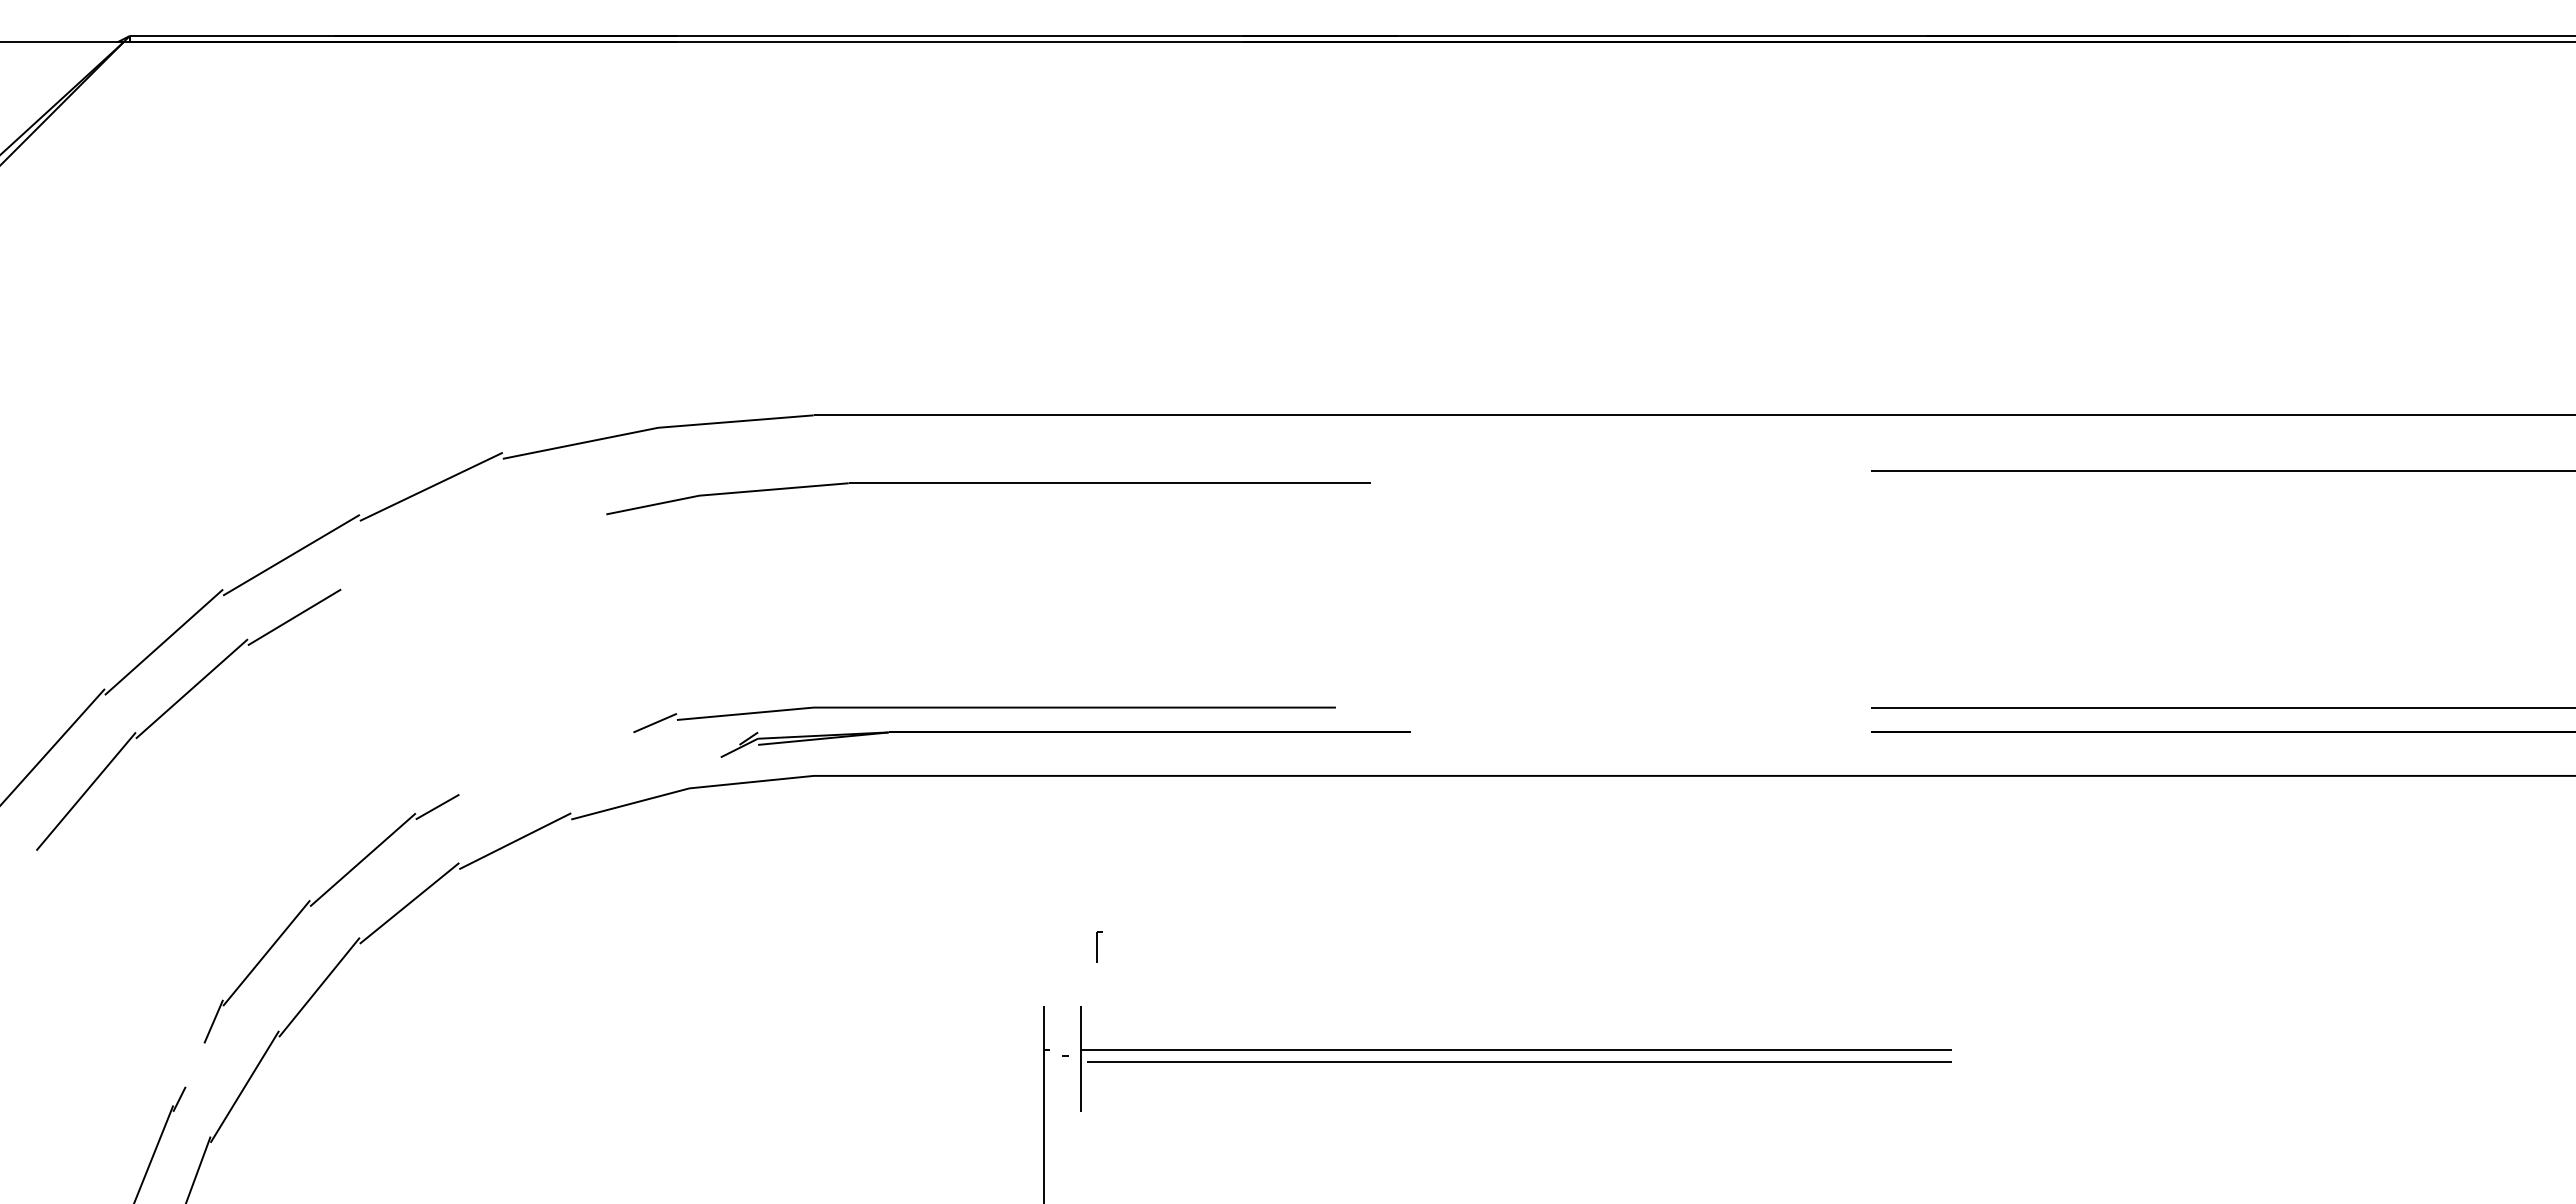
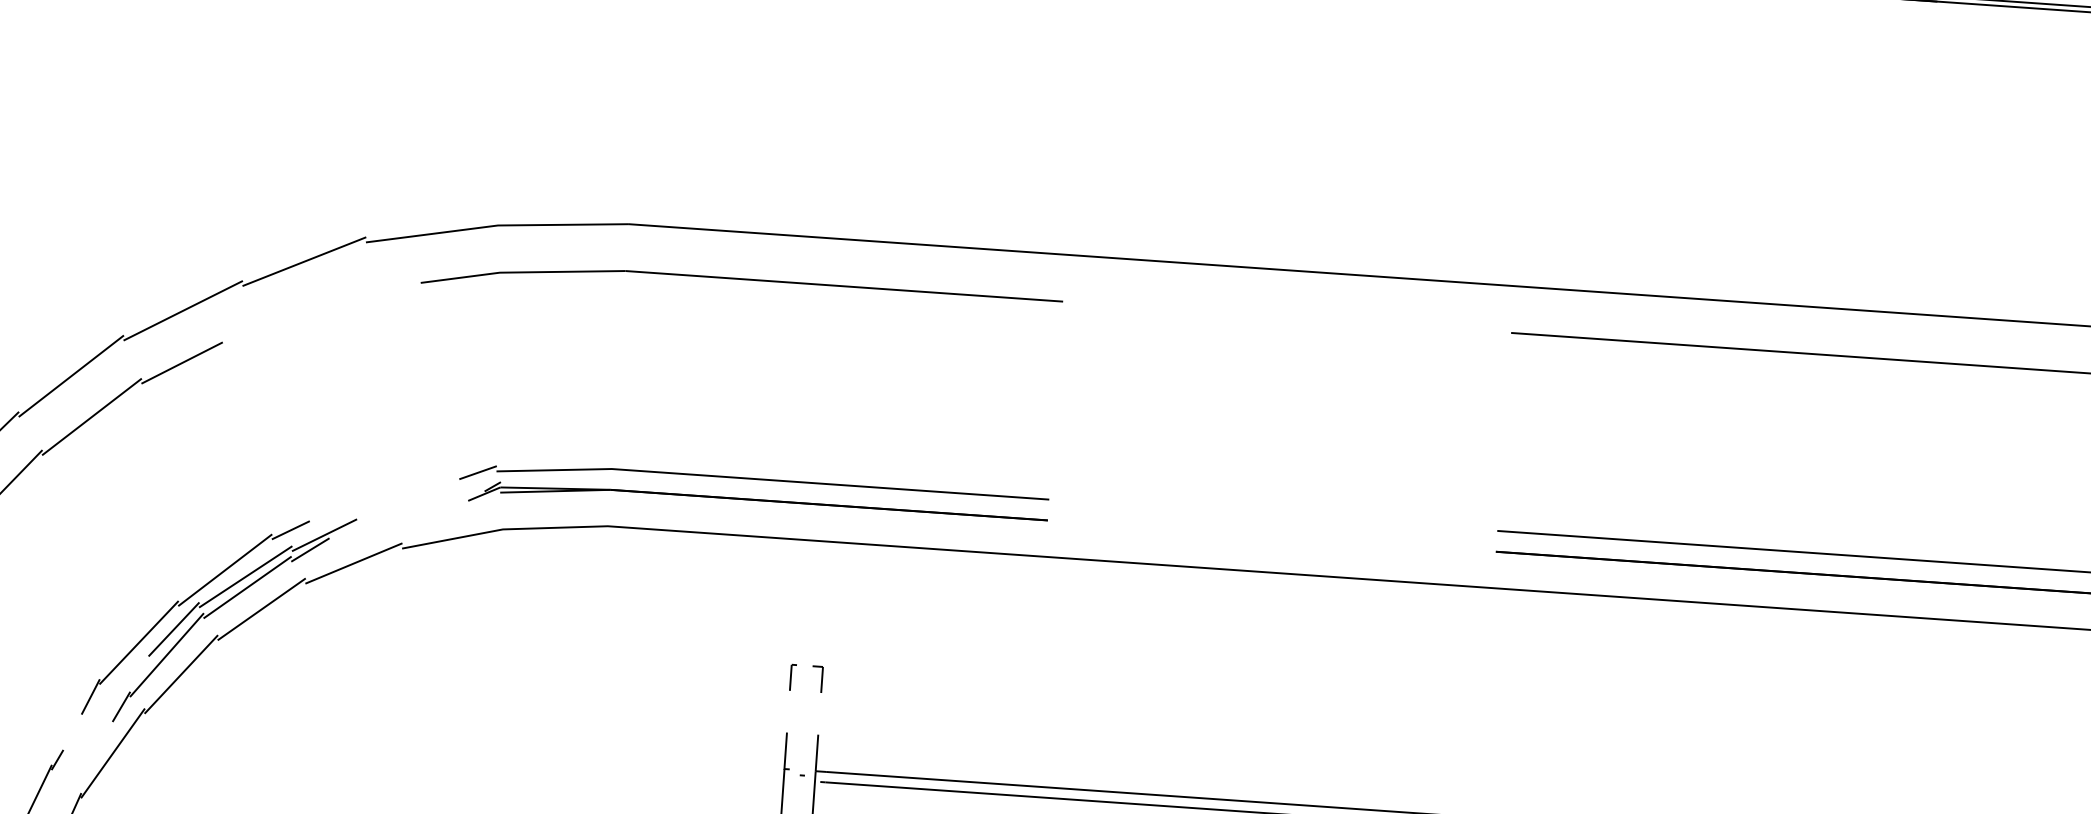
part: (988, 483) -> (742, 279), moved
part: (1065, 732) -> (758, 500), moved
part: (363, 902) -> (223, 605), added
part: (1075, 939) -> (817, 678), added
part: (1099, 946) -> (793, 676), moved

